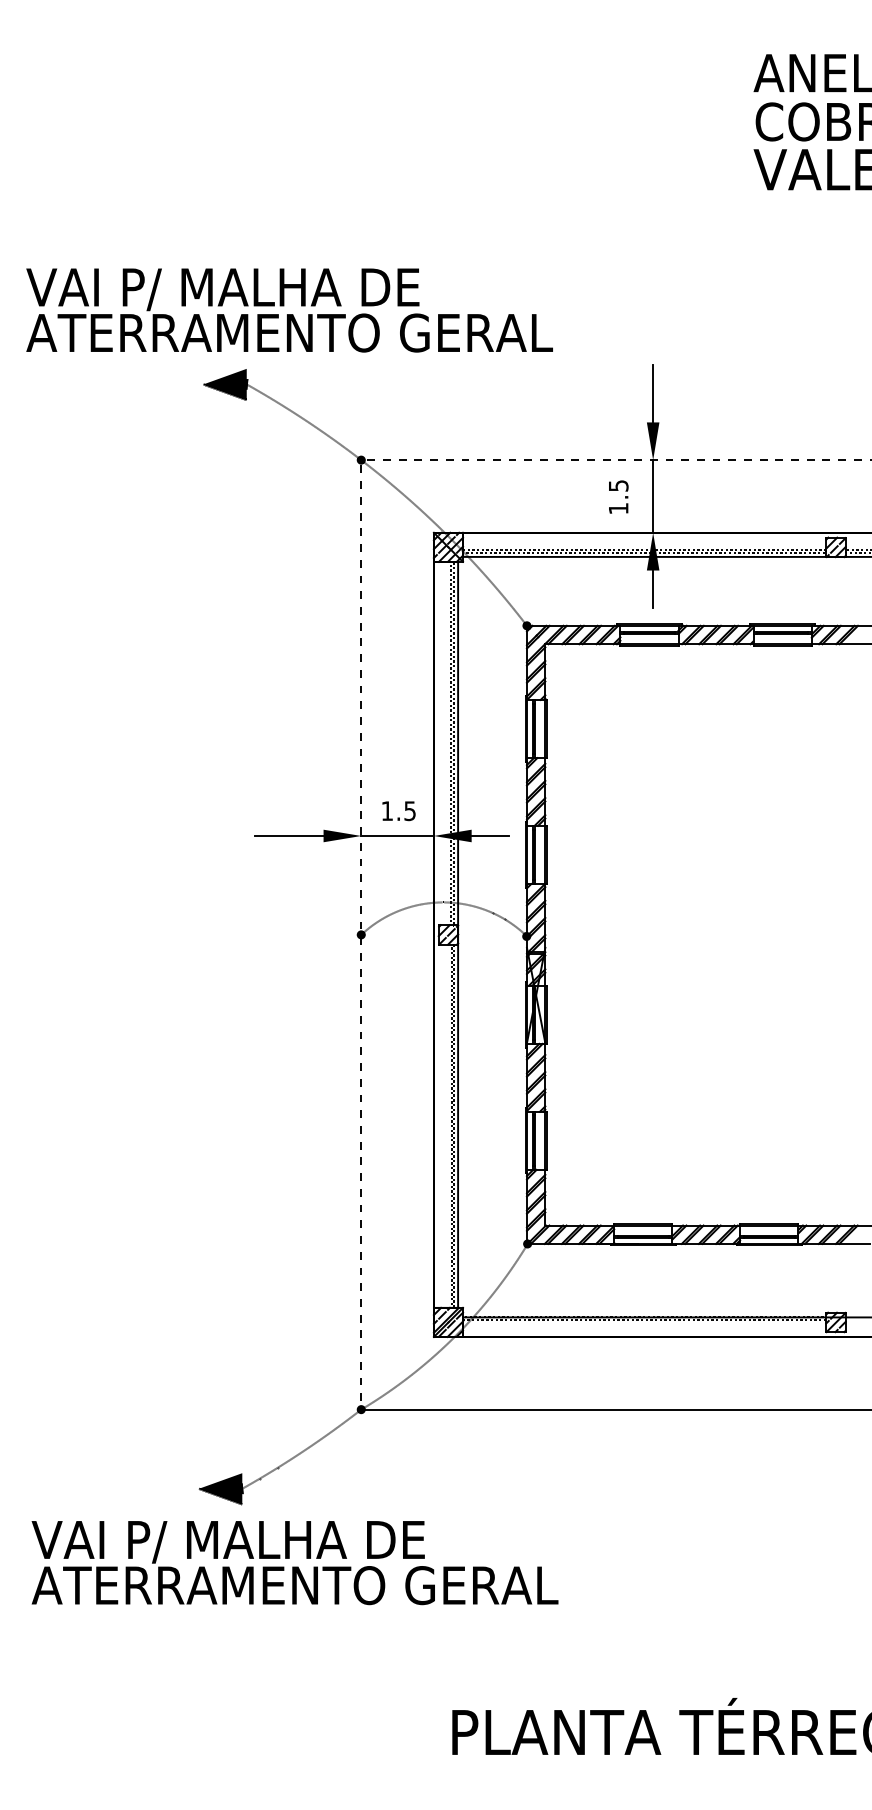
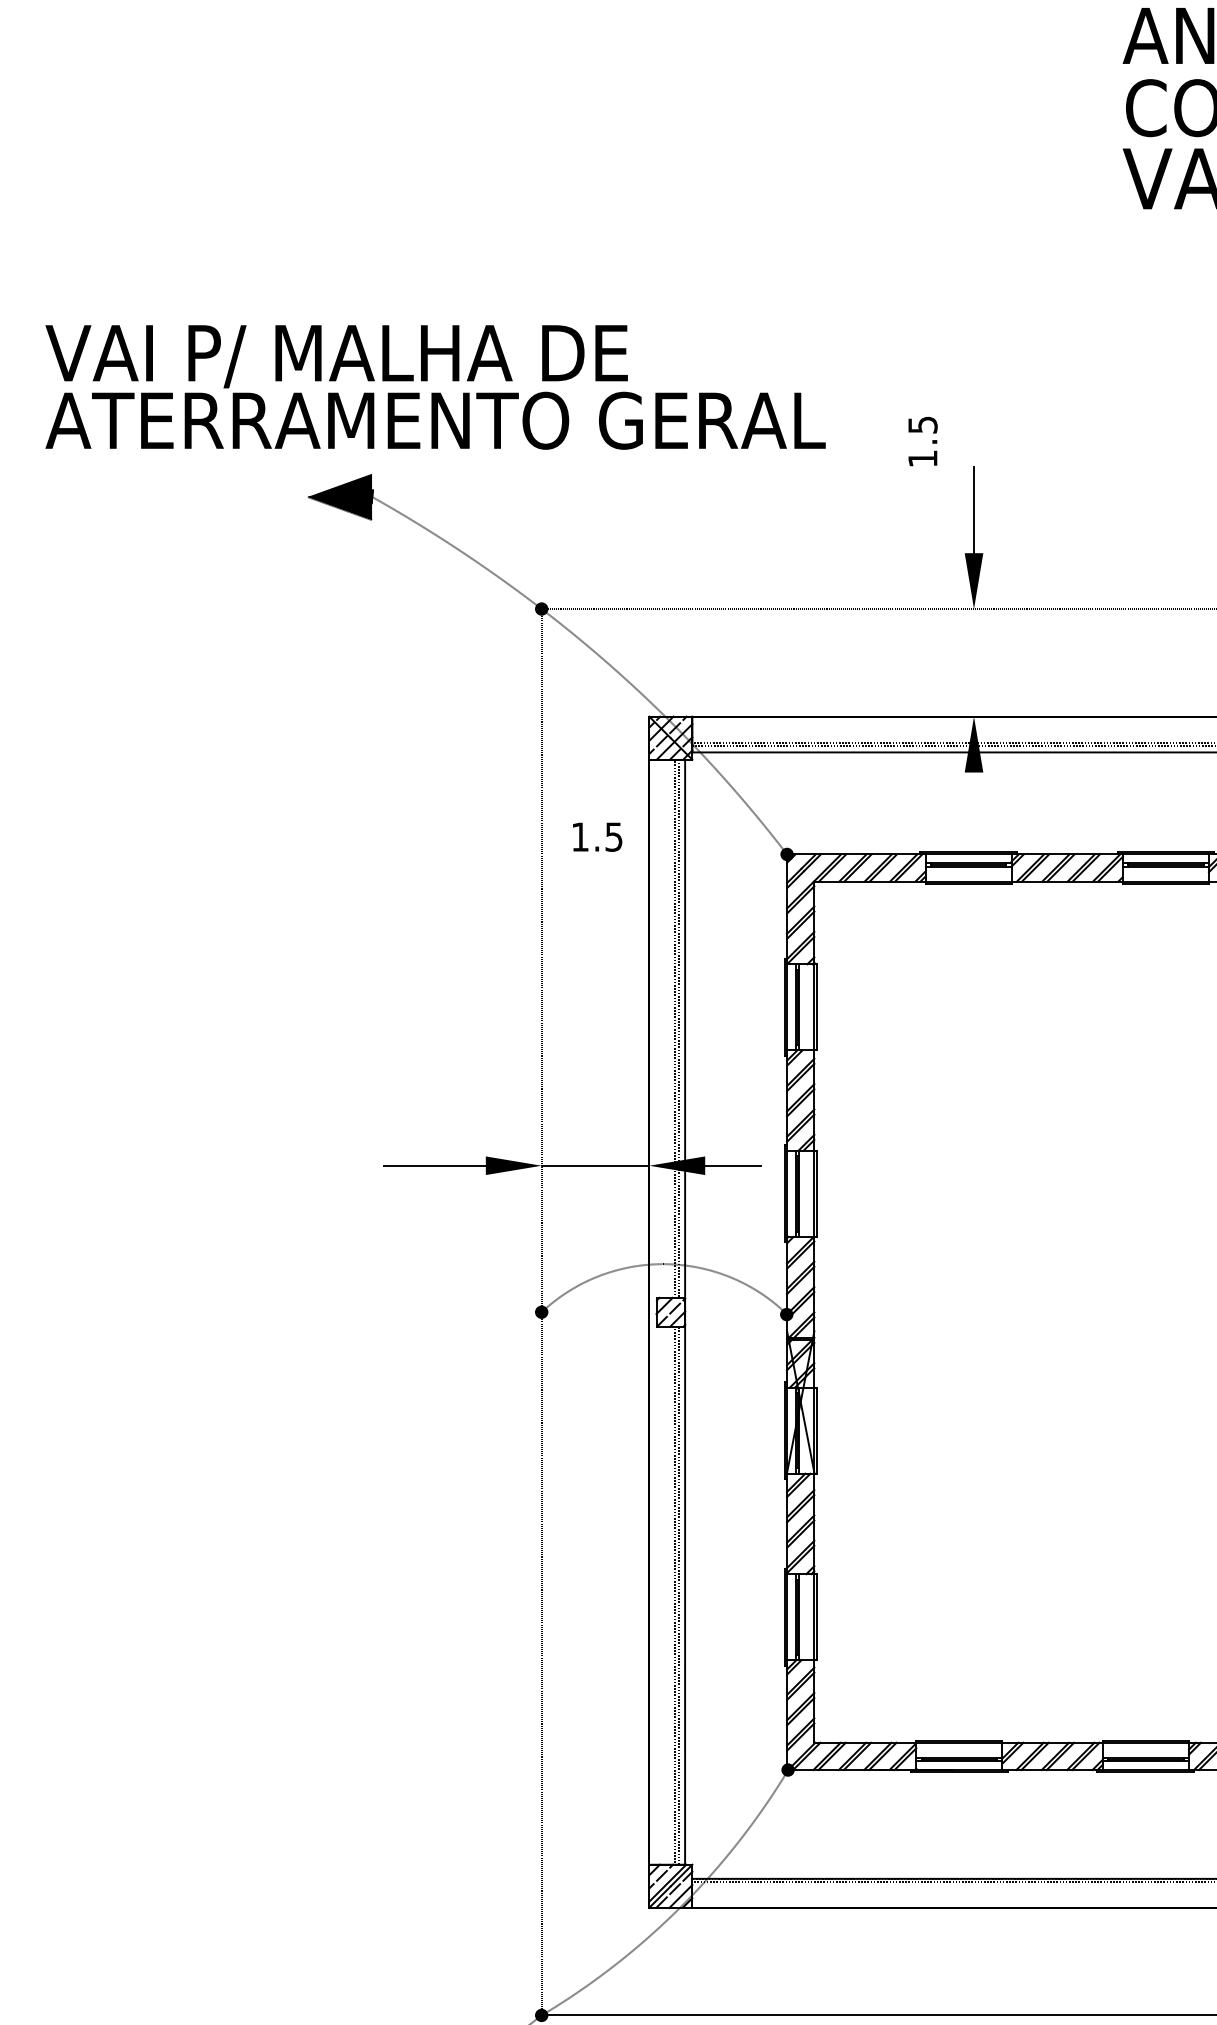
text: (618, 496) -> (922, 440), moved
line: (653, 496) -> (974, 662), removed
line: (653, 589) -> (974, 800), removed
text: (398, 811) -> (596, 837), moved

